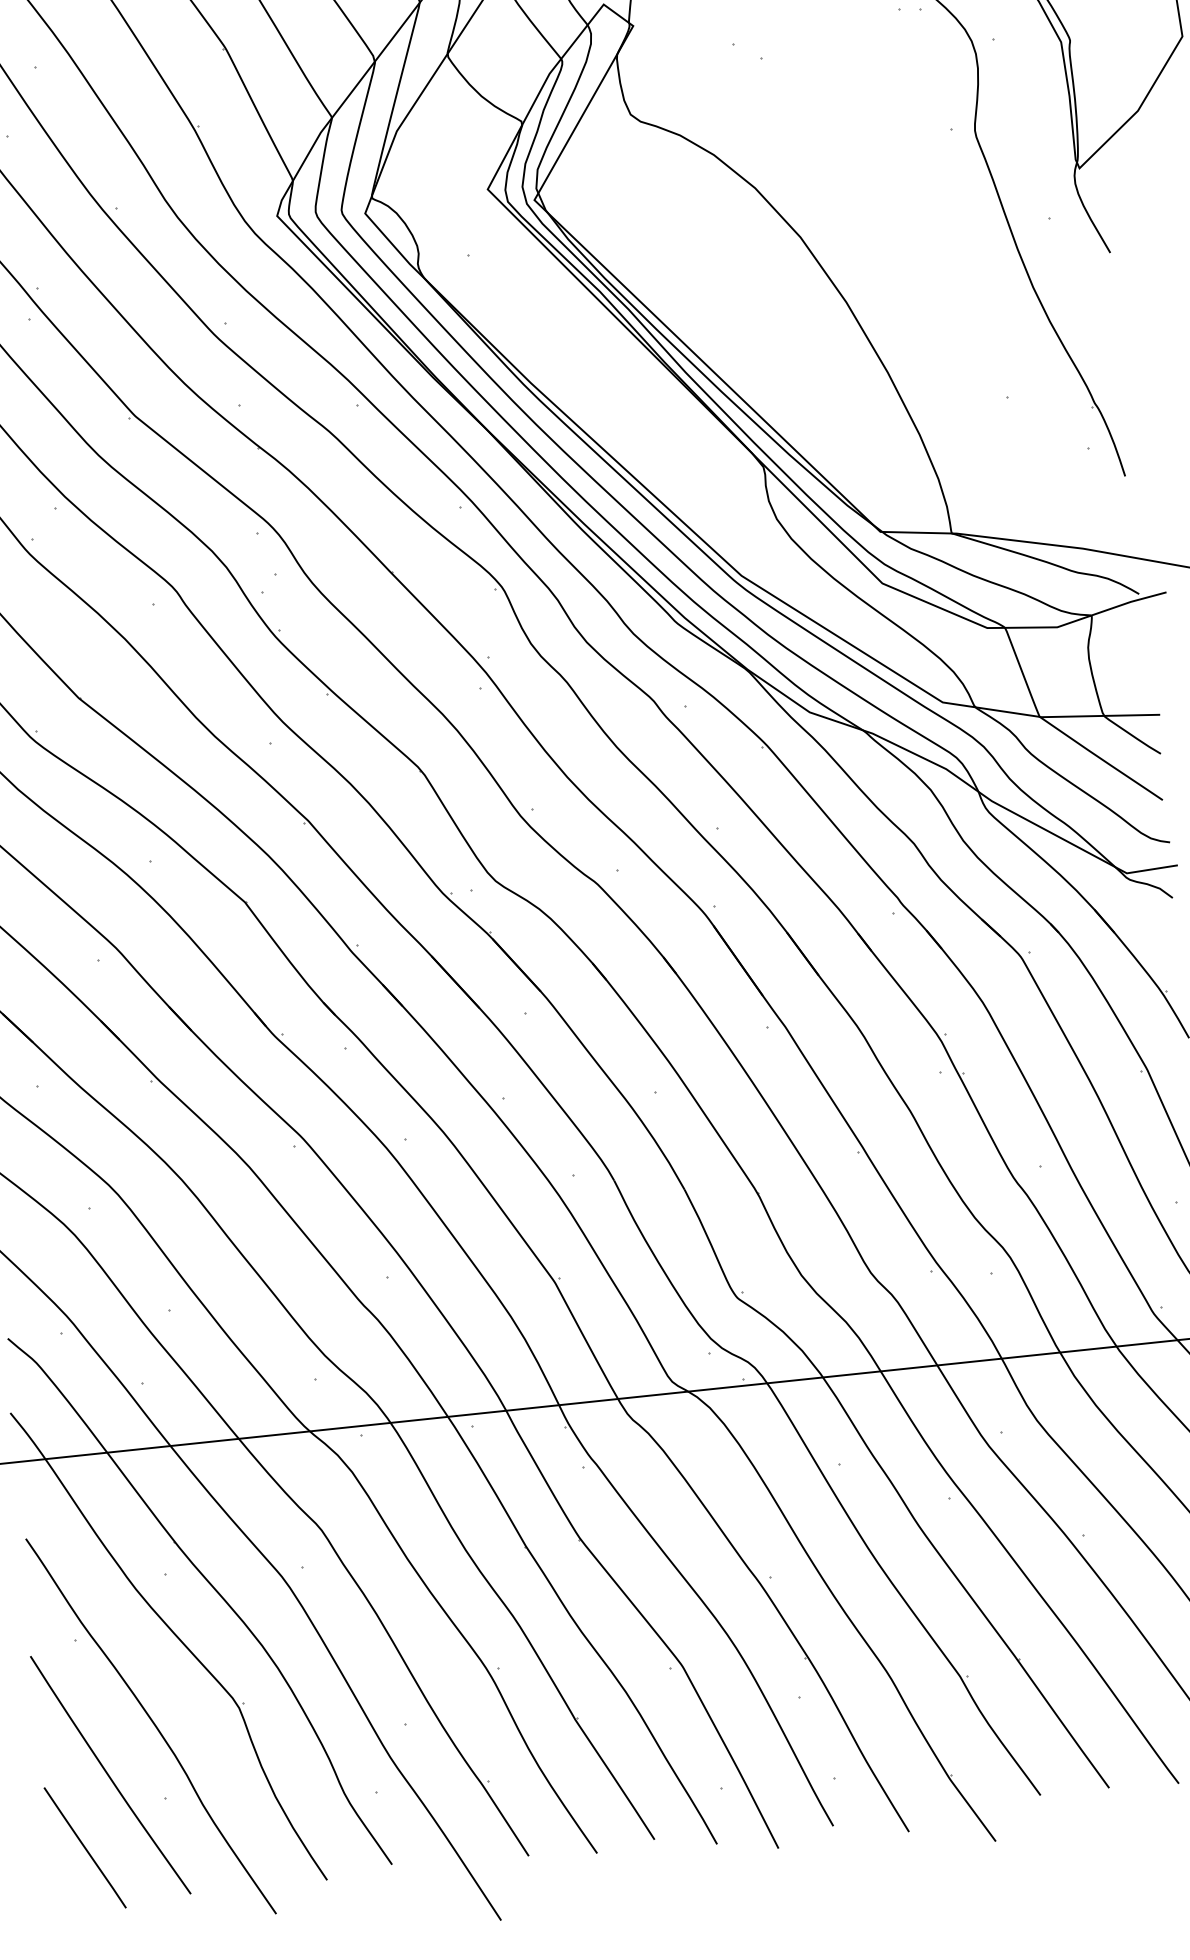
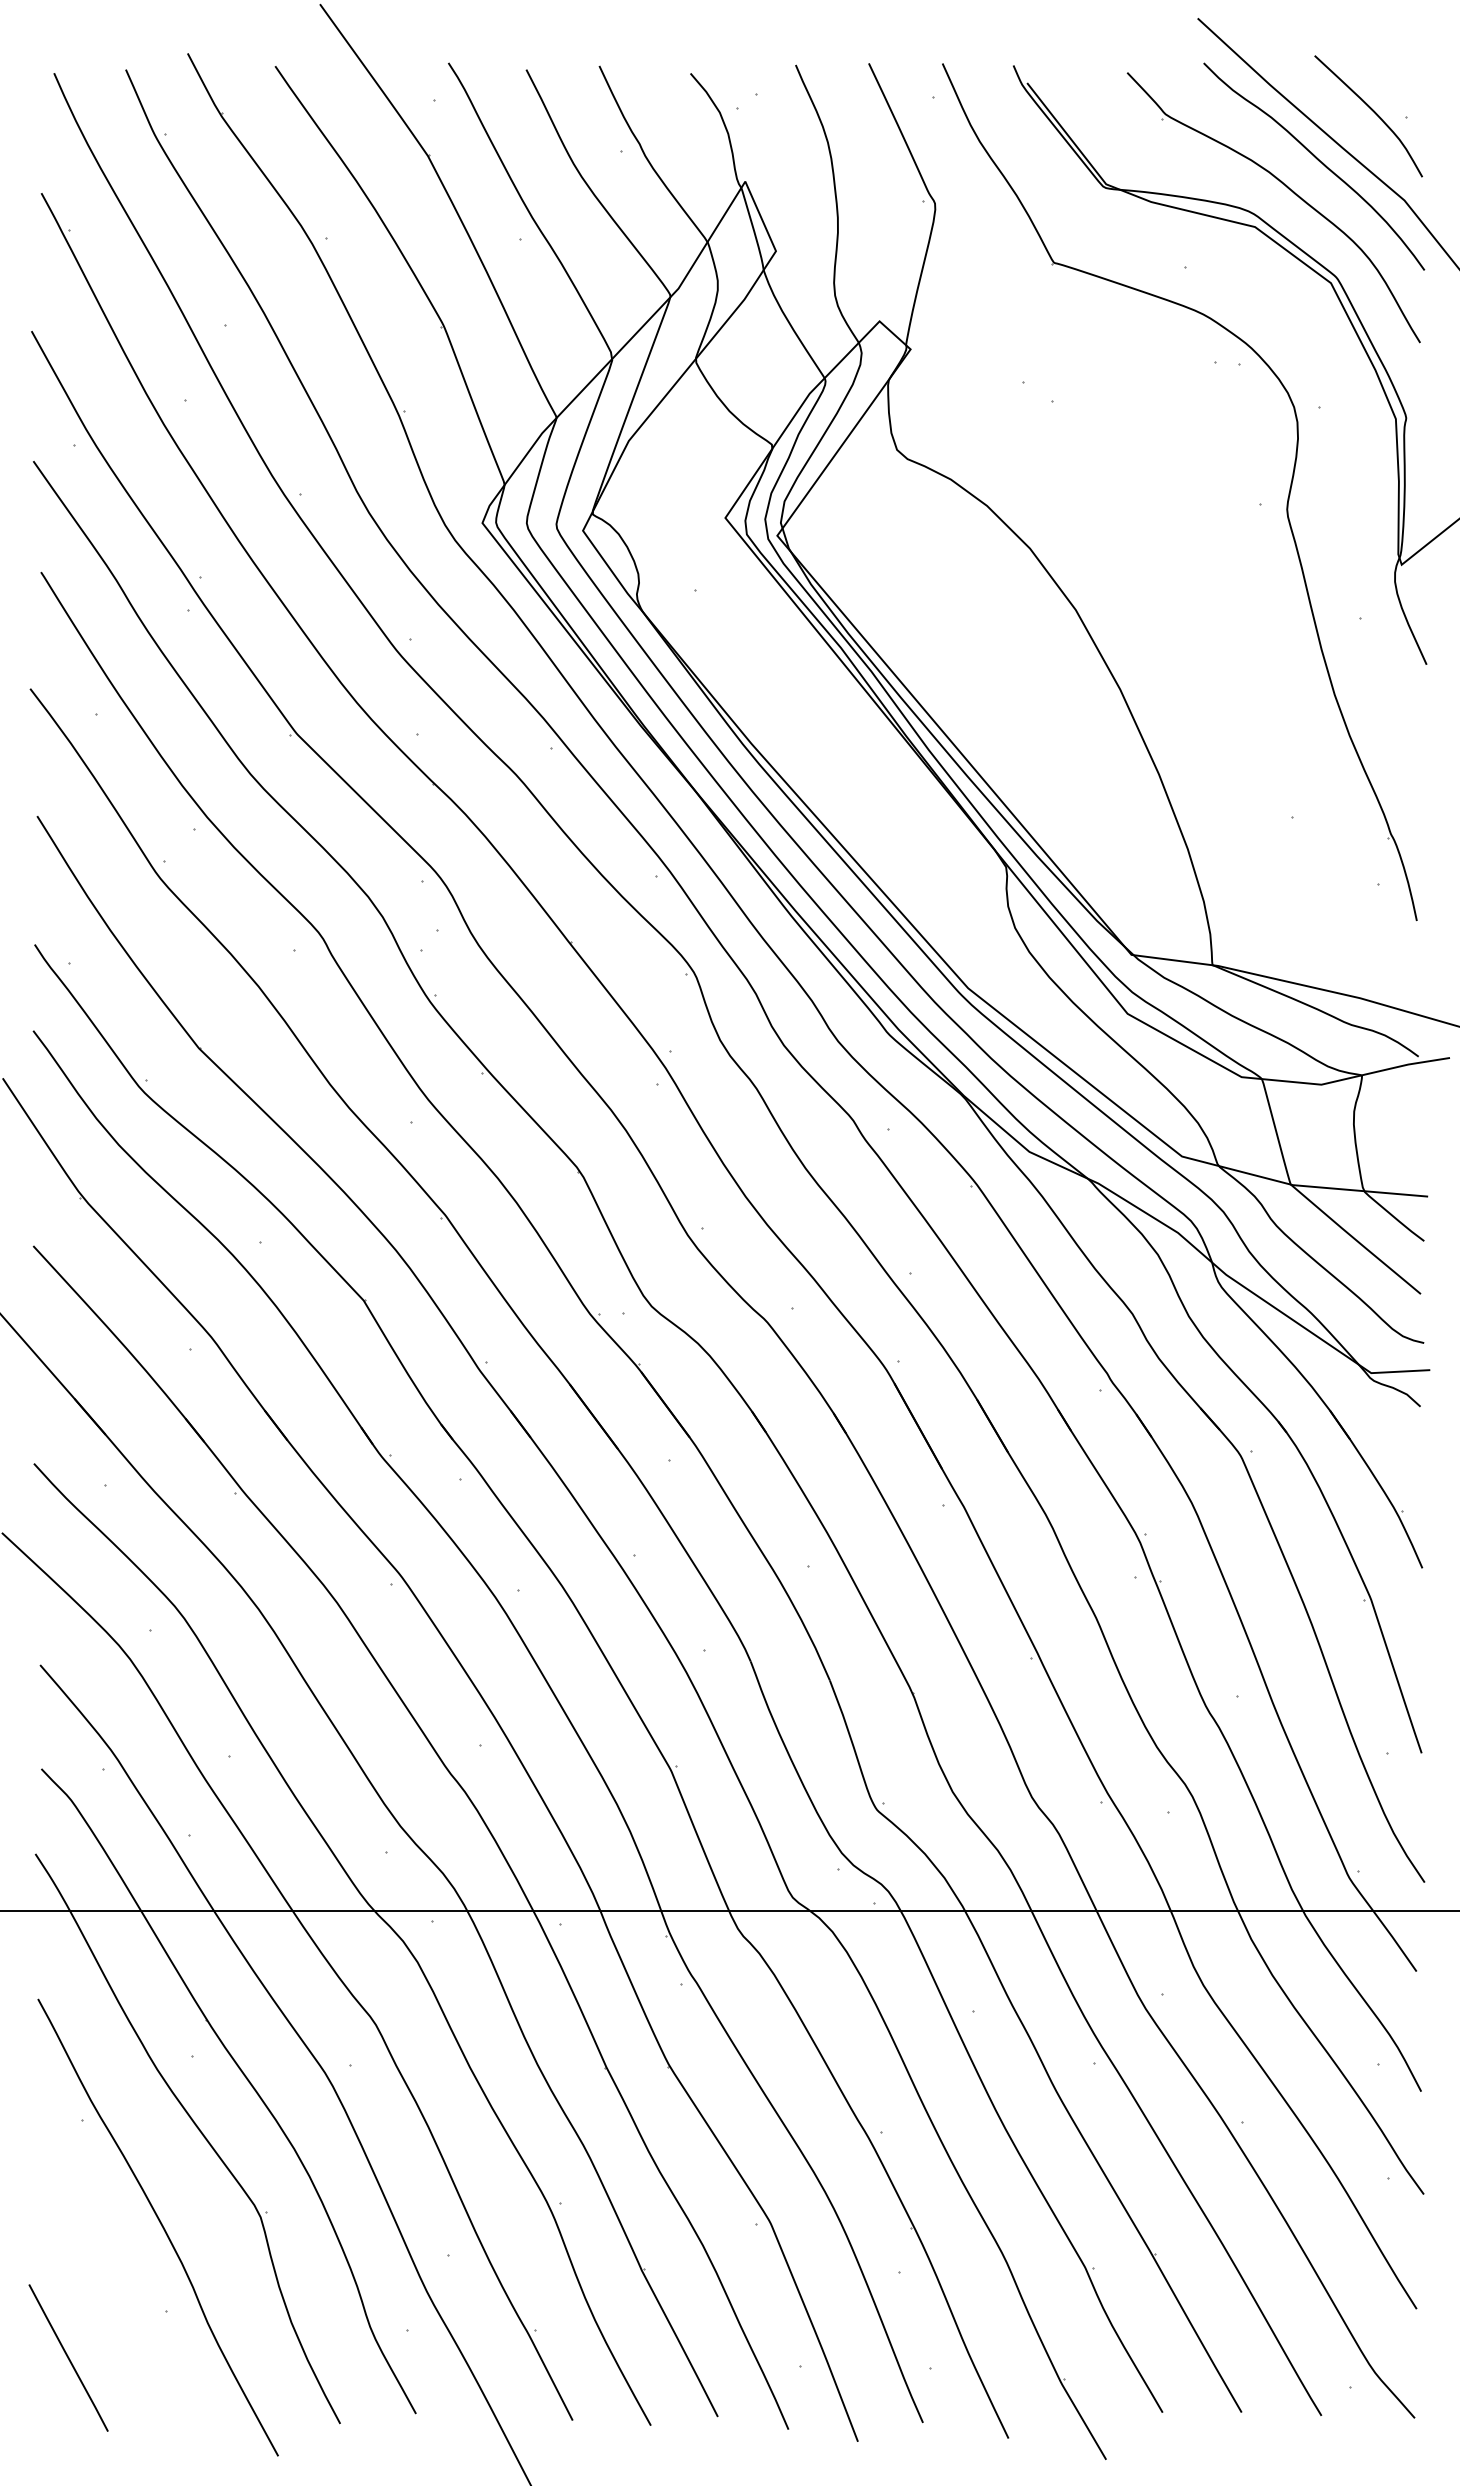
curve: (110, 1776) -> (105, 2279), removed

